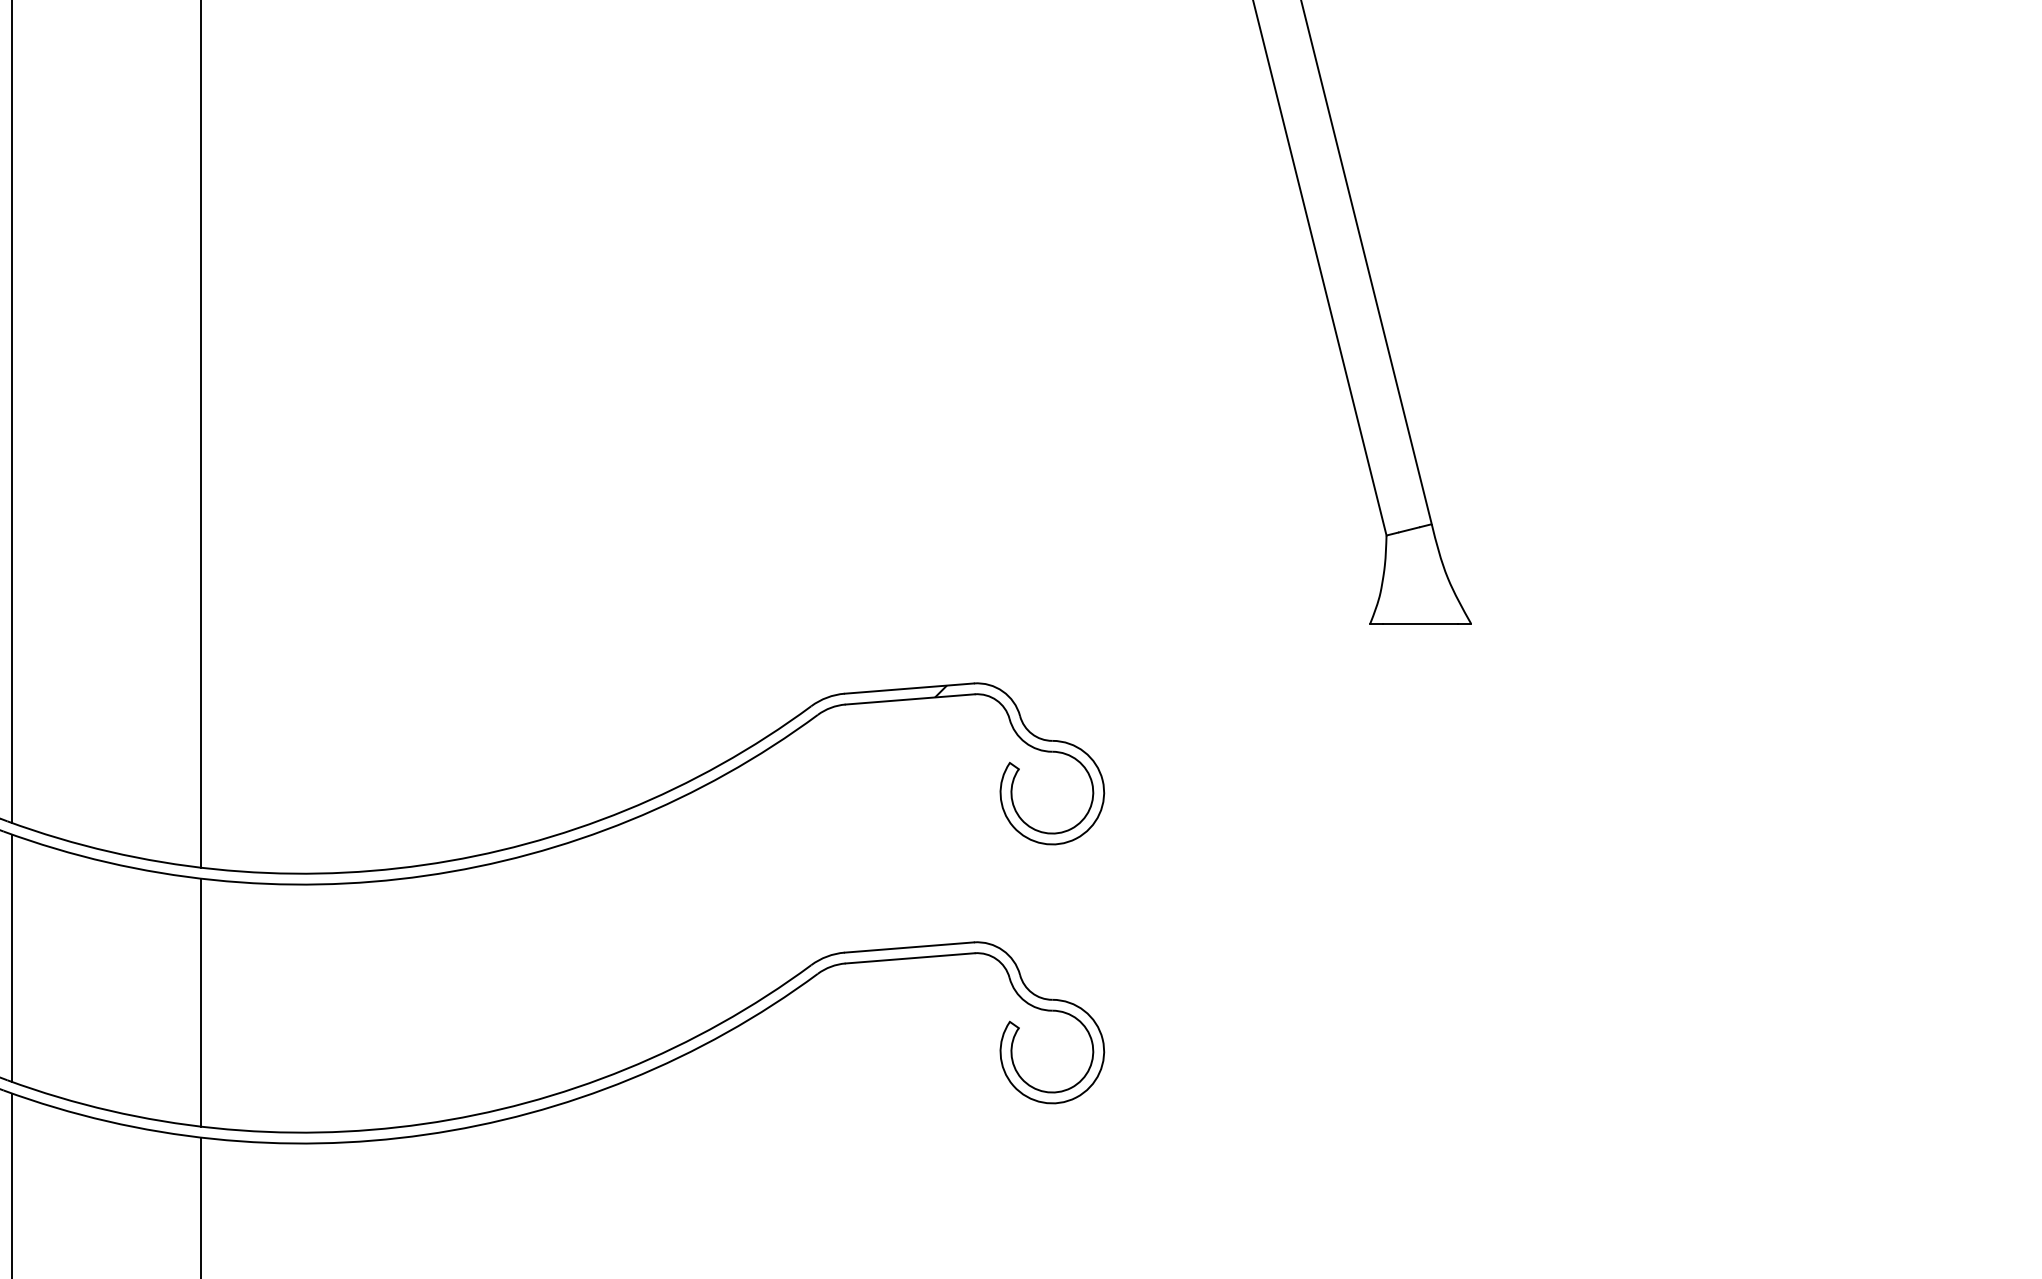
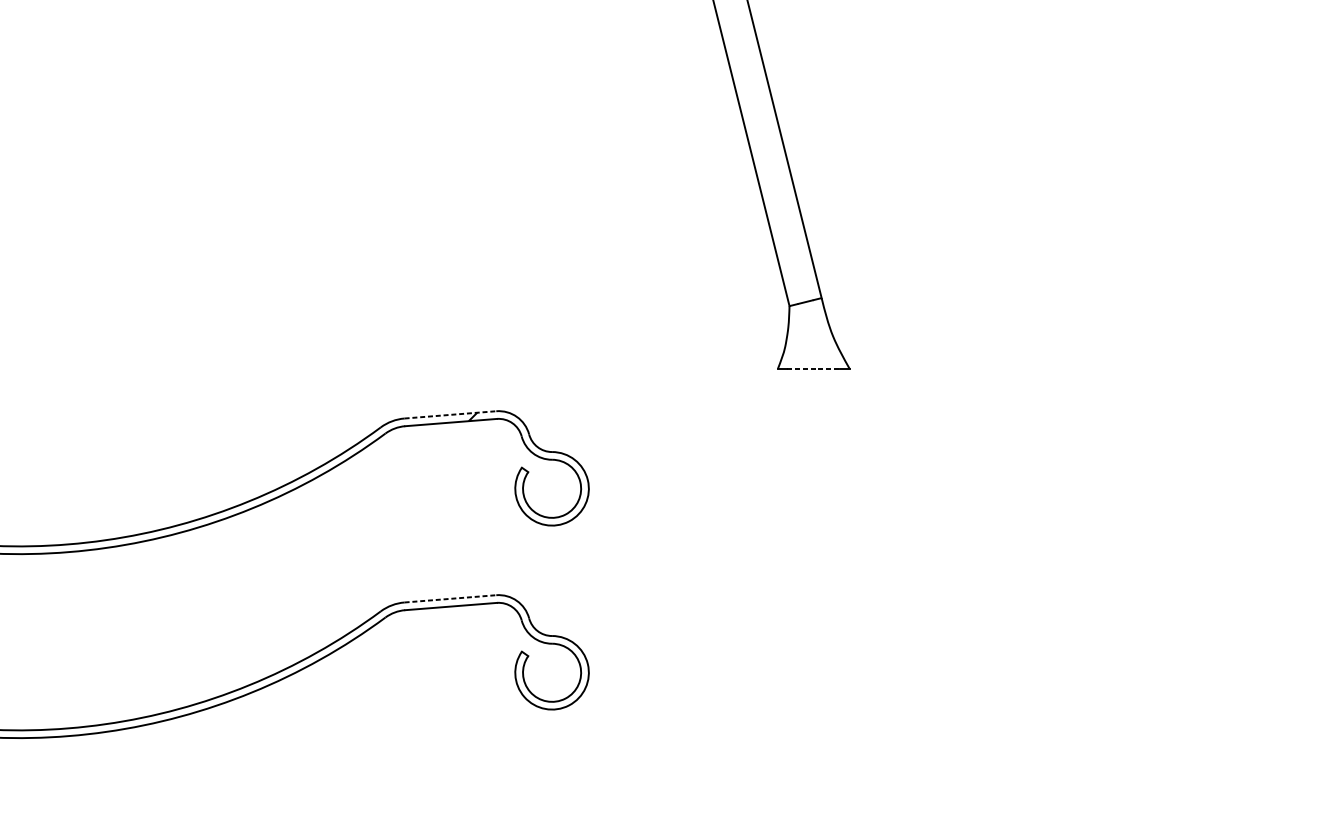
line: (1420, 623) -> (813, 368), solid -> dashed
line: (909, 688) -> (450, 414), solid -> dashed
line: (909, 947) -> (450, 598), solid -> dashed

